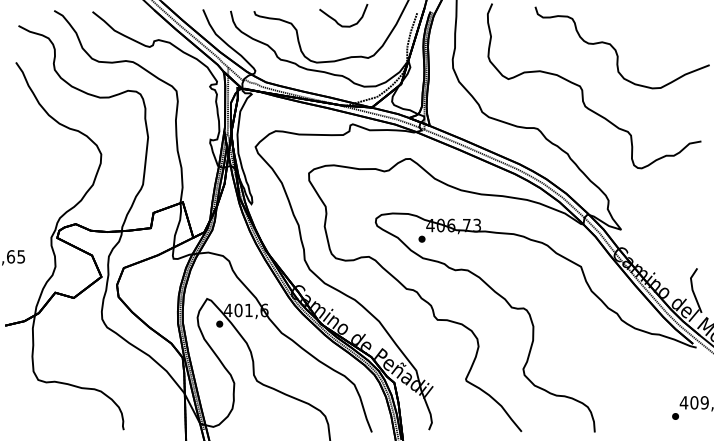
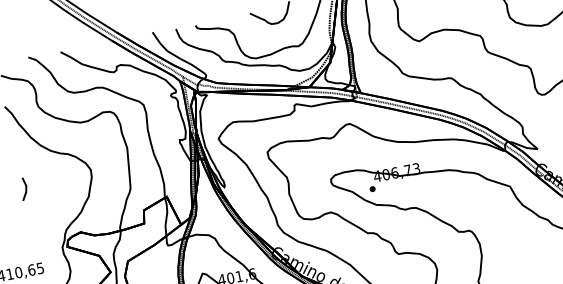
part: (19, 161) -> (23, 188), added

